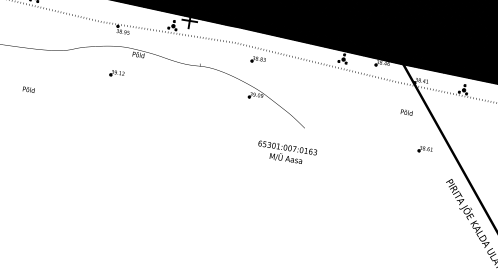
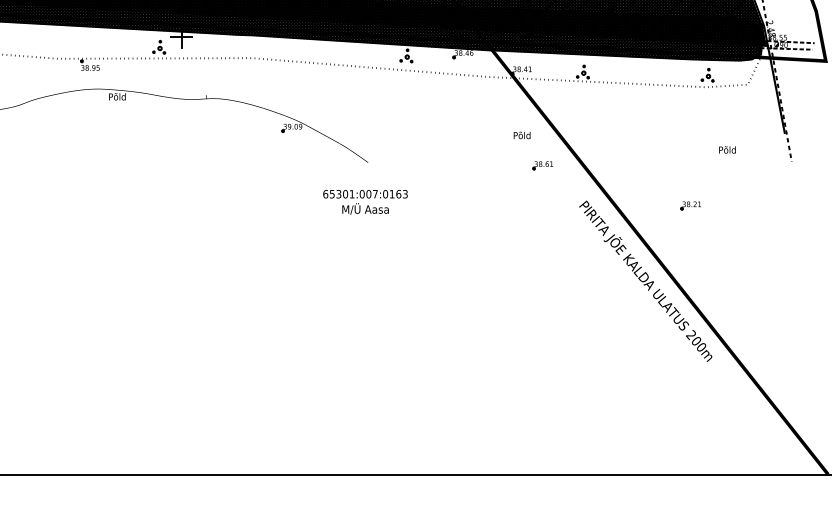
part: (257, 59) -> (286, 76), removed
part: (116, 73) -> (90, 128), removed
text: (406, 112) -> (521, 135), moved
text: (286, 153) -> (365, 202), moved

